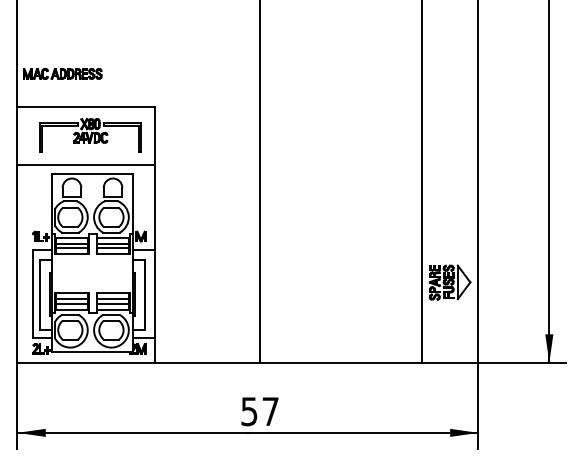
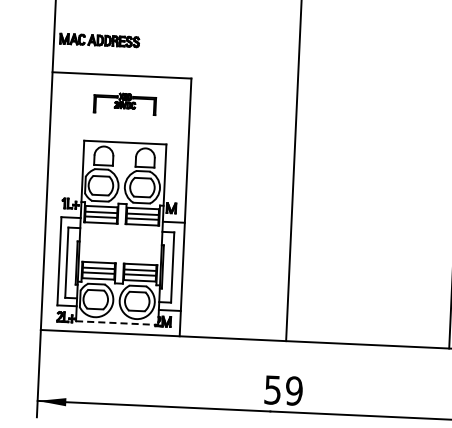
part: (90, 135) -> (125, 103), size x0.6
line: (85, 164) -> (118, 133), removed
line: (92, 352) -> (117, 323), solid -> dashed
text: (270, 411) -> (294, 390), 57 -> 59

